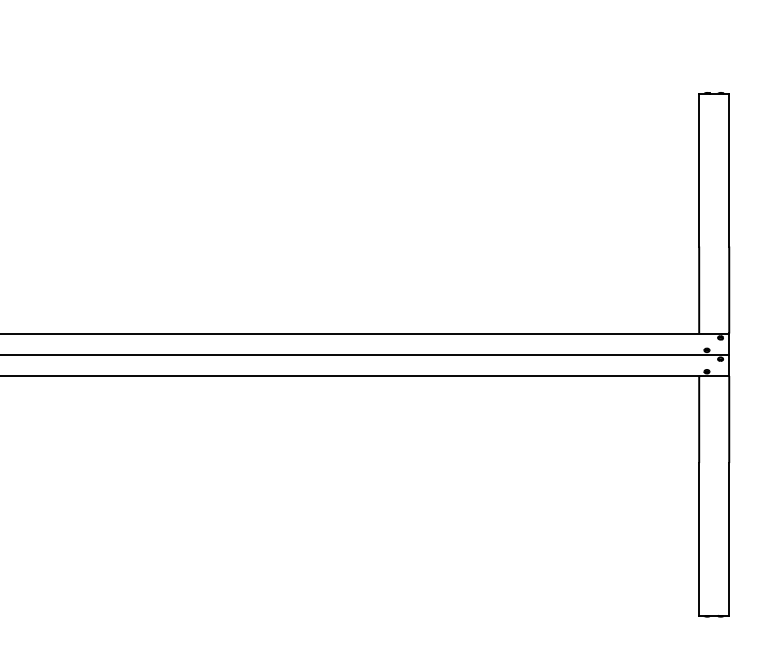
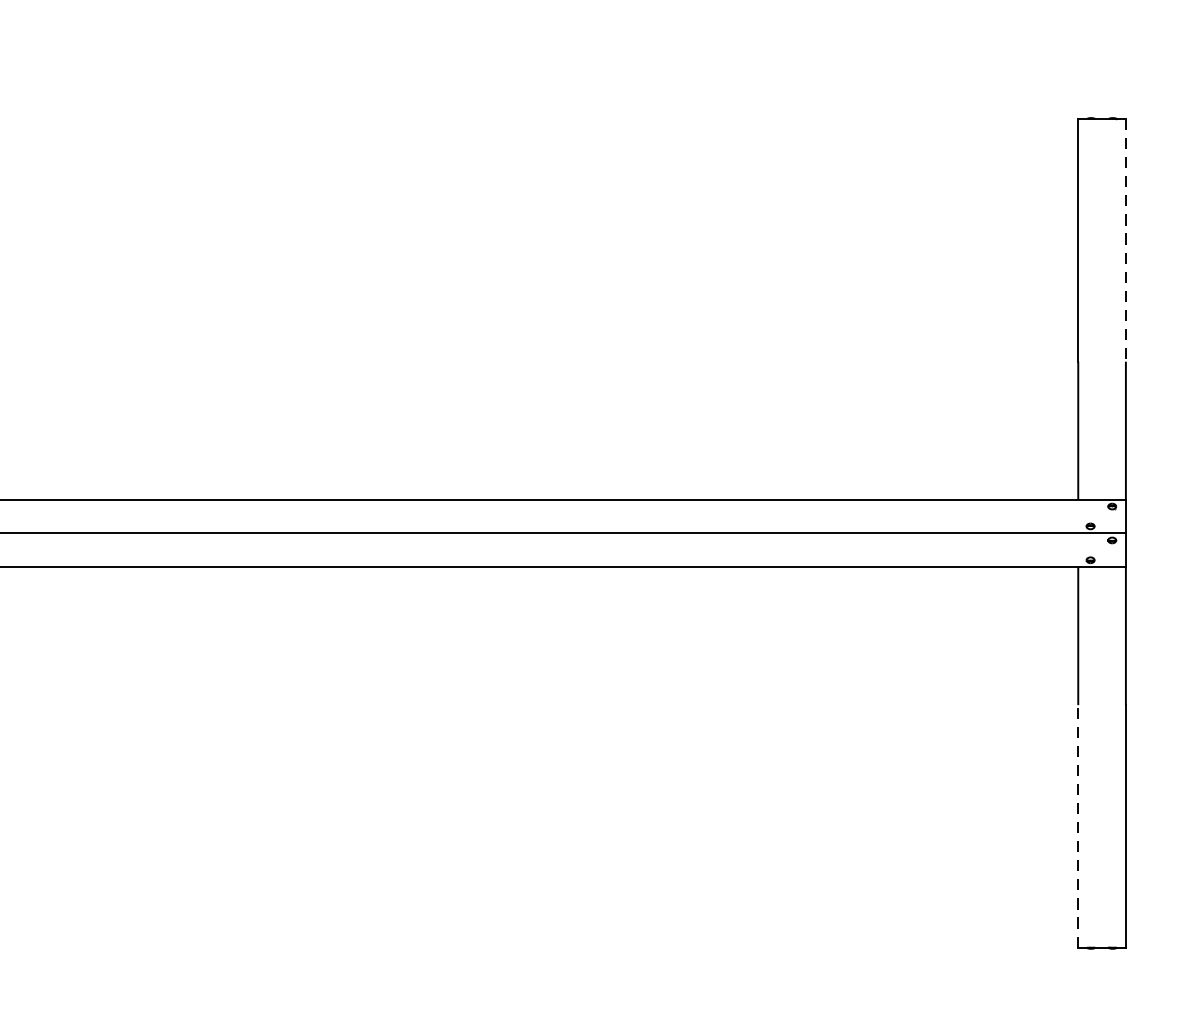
line: (729, 170) -> (1126, 241), solid -> dashed
line: (699, 539) -> (1078, 826), solid -> dashed

